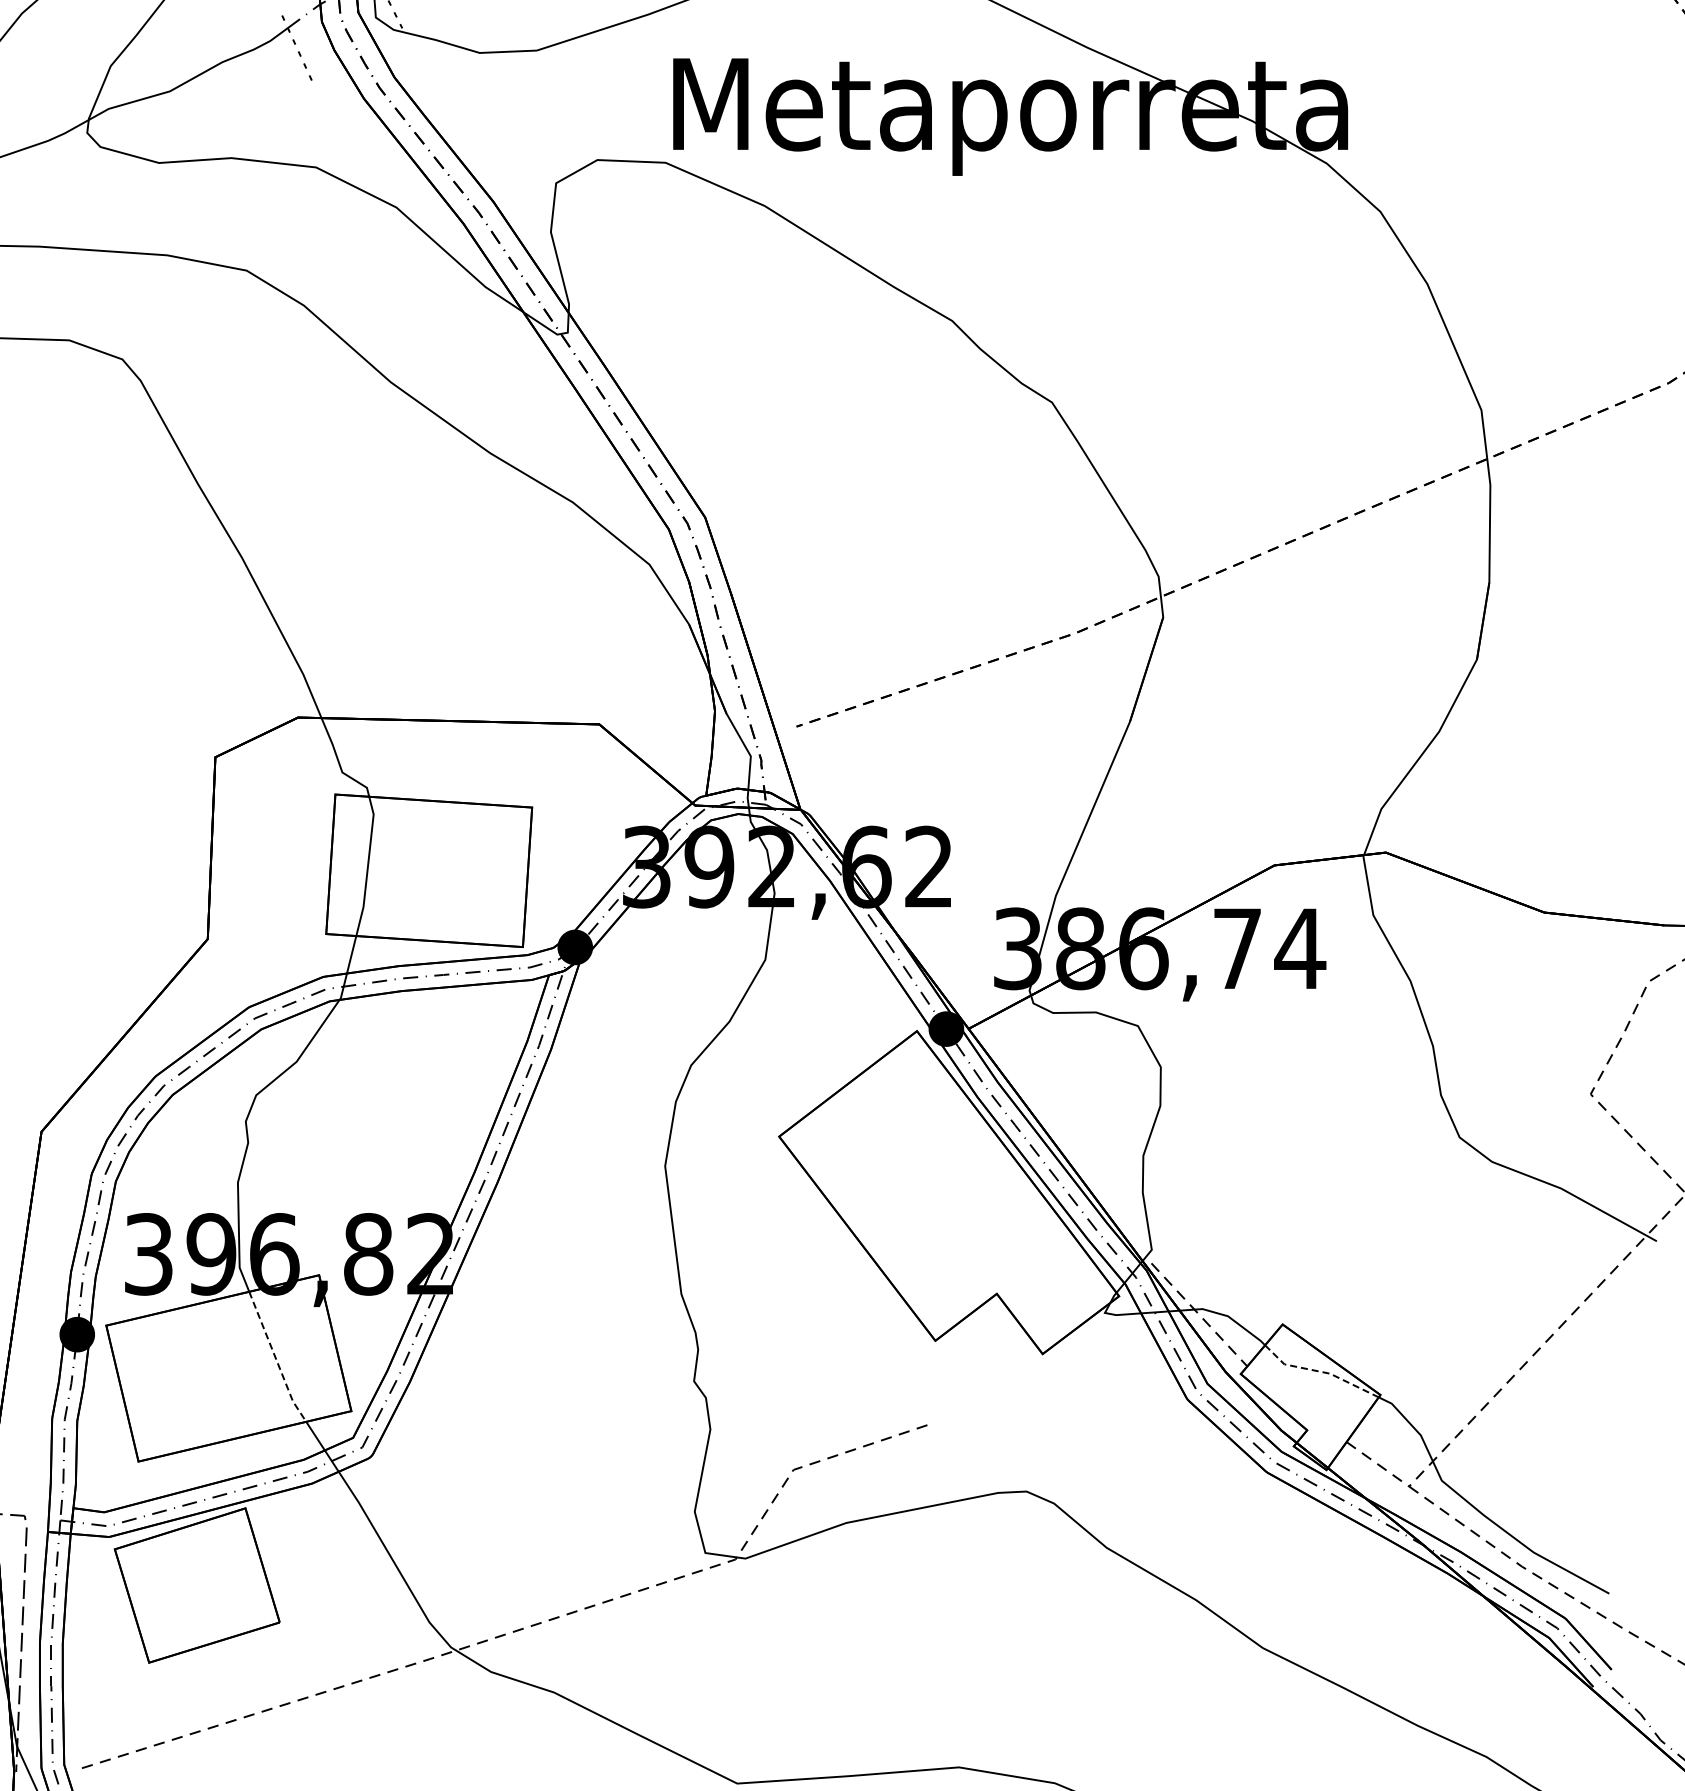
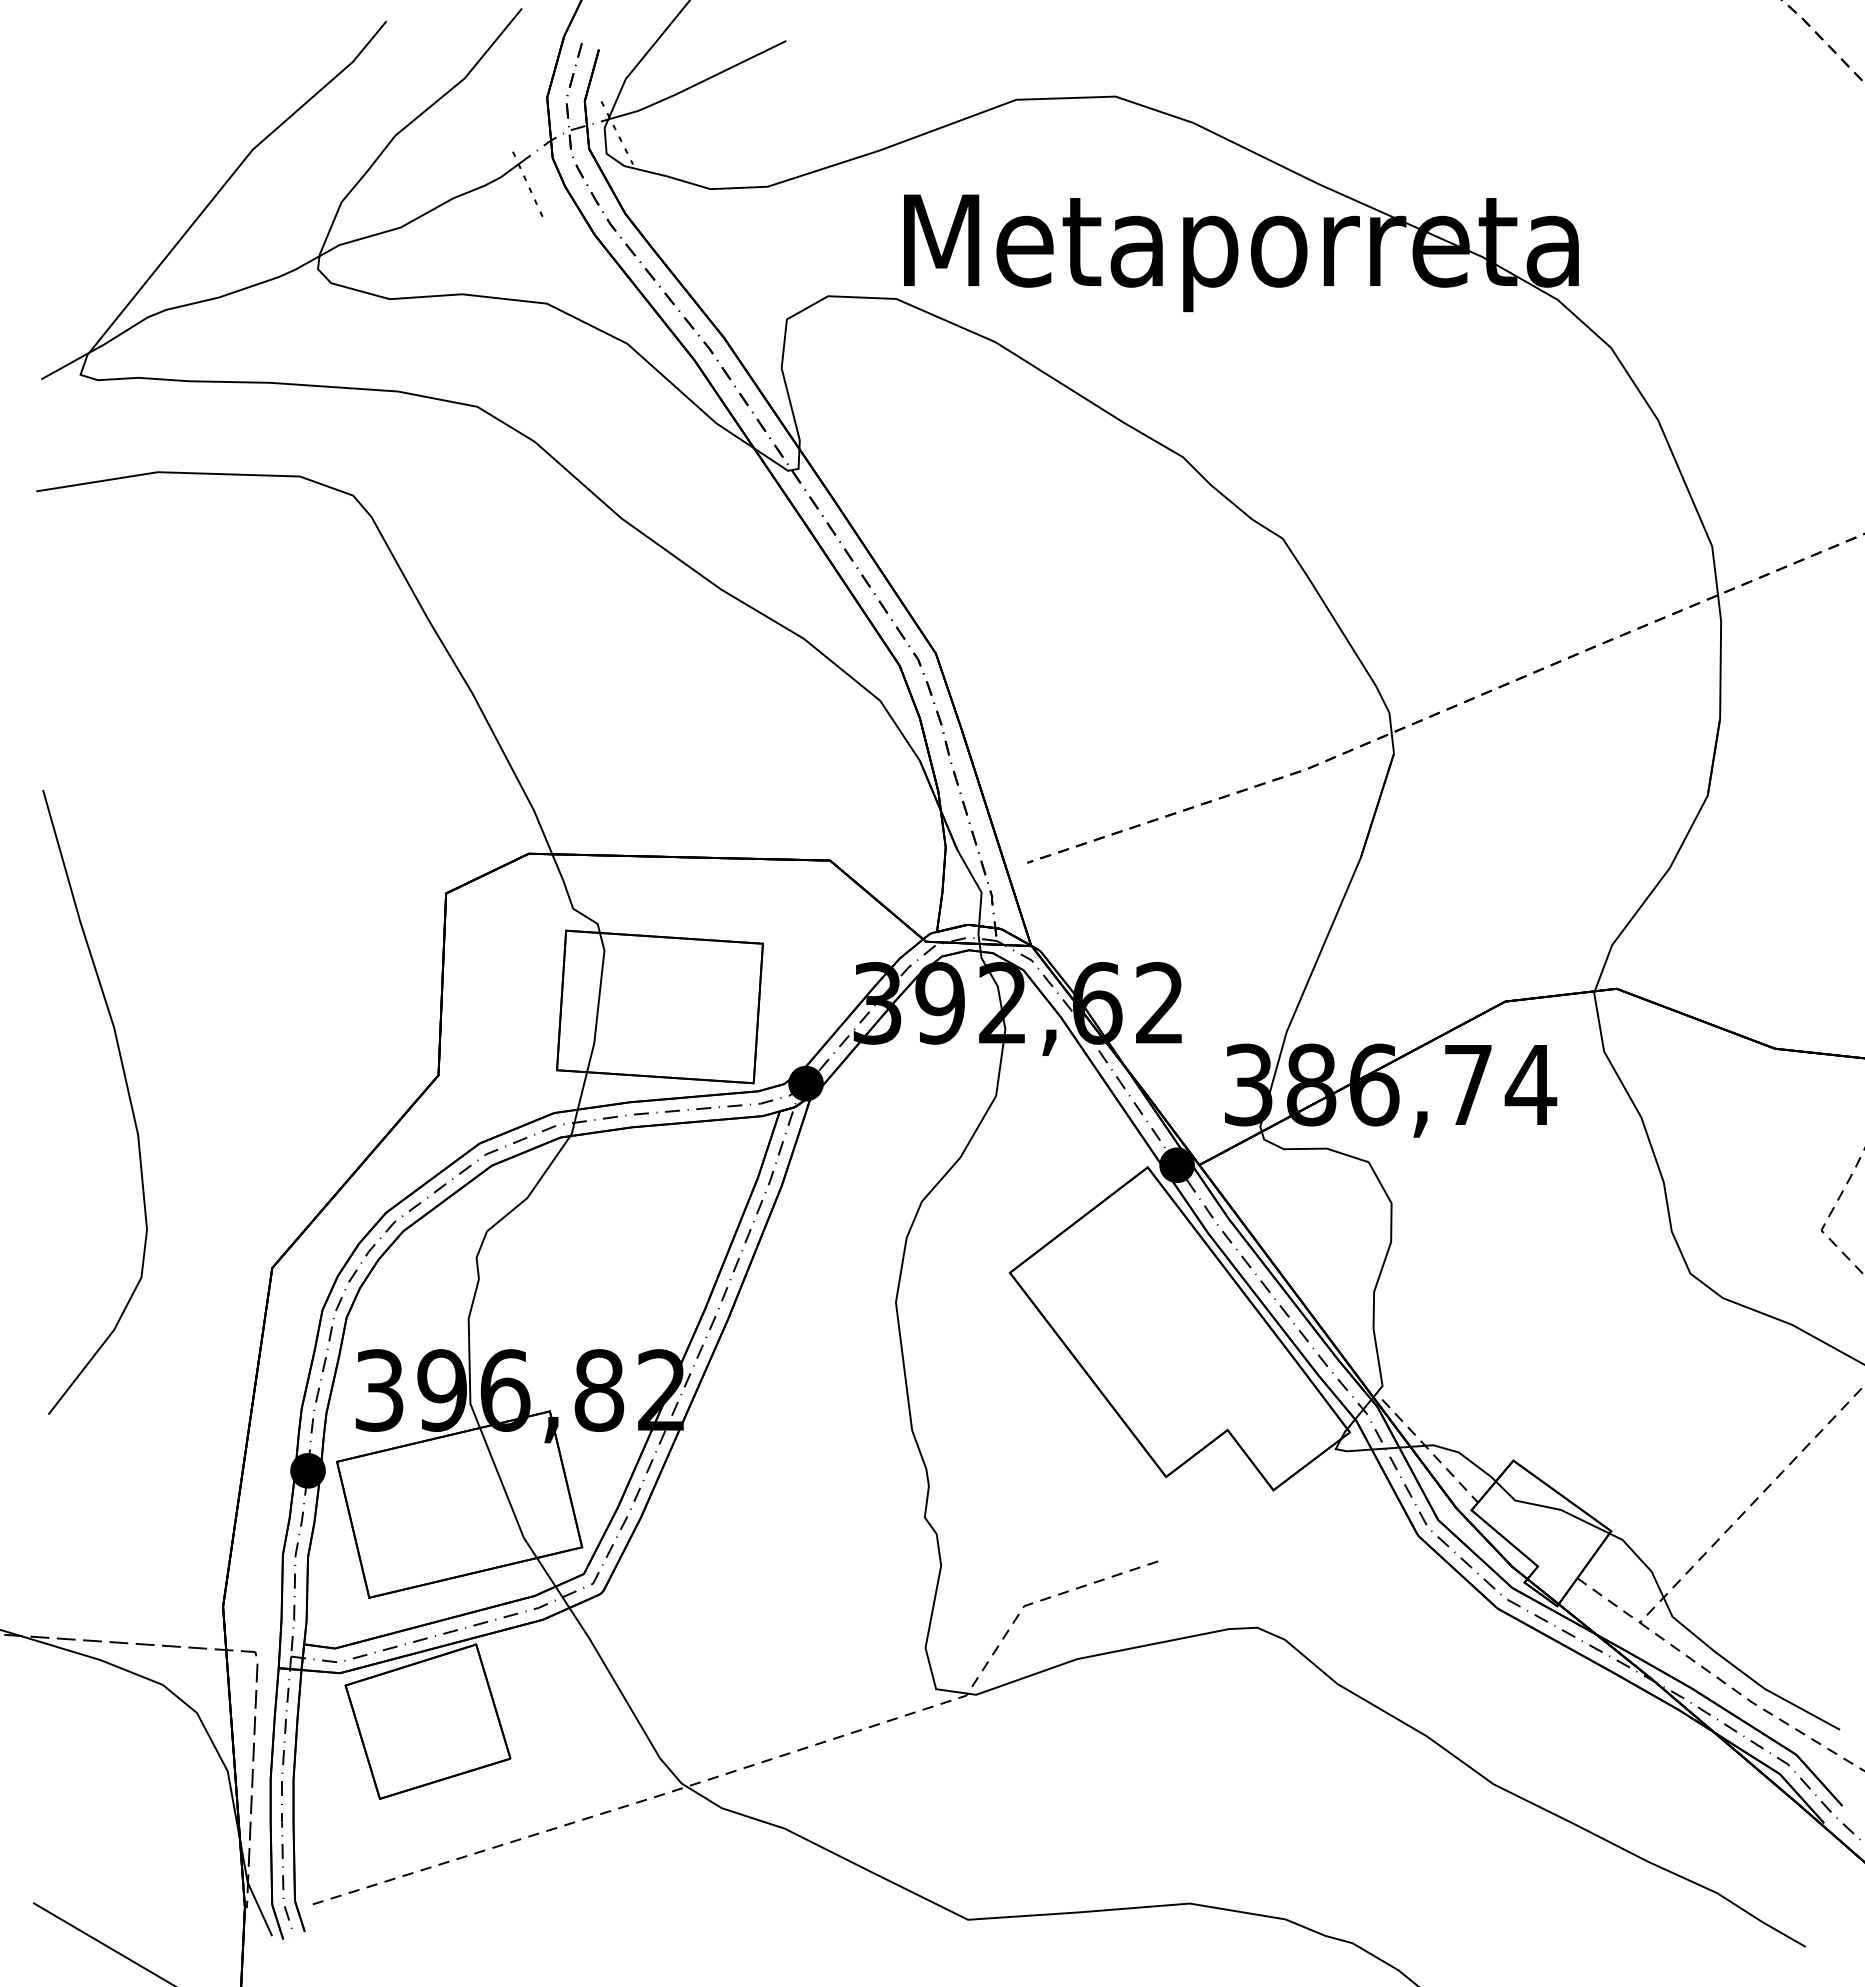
line: (275, 1359) -> (506, 1495), dashed -> solid
line: (1320, 1371) -> (1551, 1507), dashed -> solid

